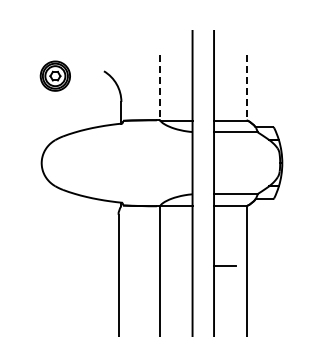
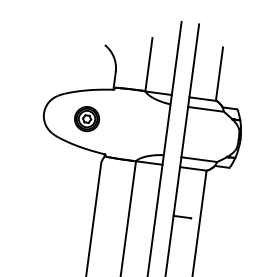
part: (54, 75) -> (86, 118), moved
line: (160, 87) -> (149, 64), dashed -> solid
line: (246, 87) -> (219, 73), dashed -> solid

